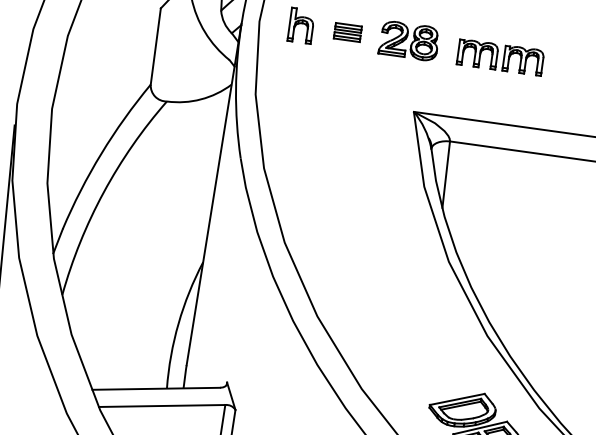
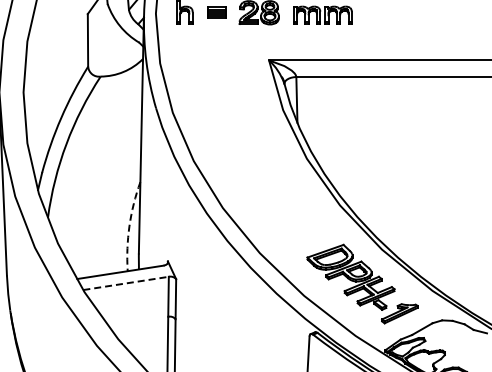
arc: (178, 324) -> (129, 226), solid -> dashed
line: (162, 406) -> (126, 283), solid -> dashed

